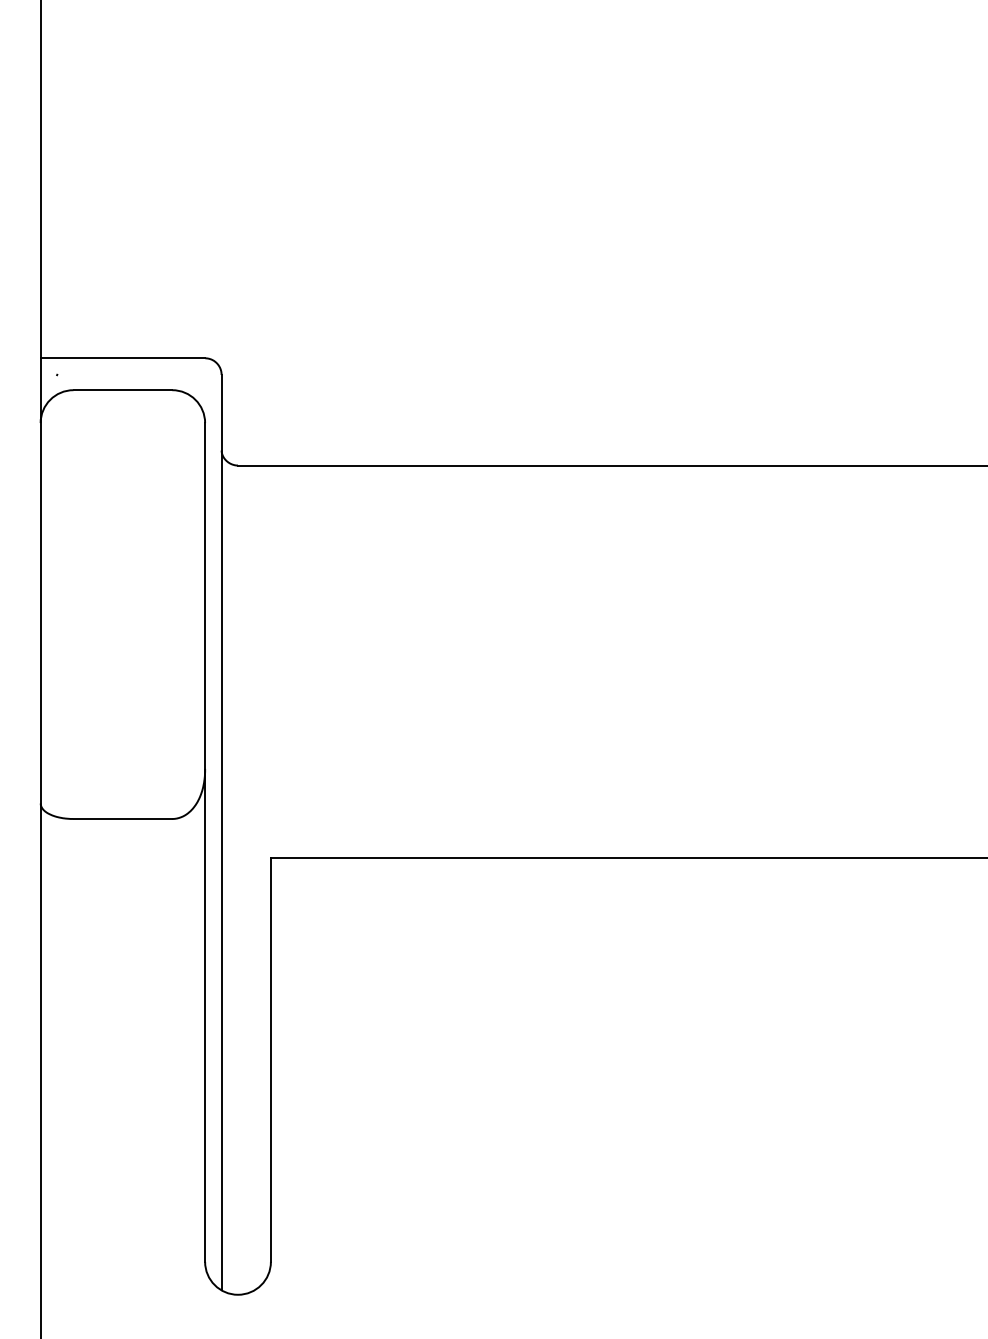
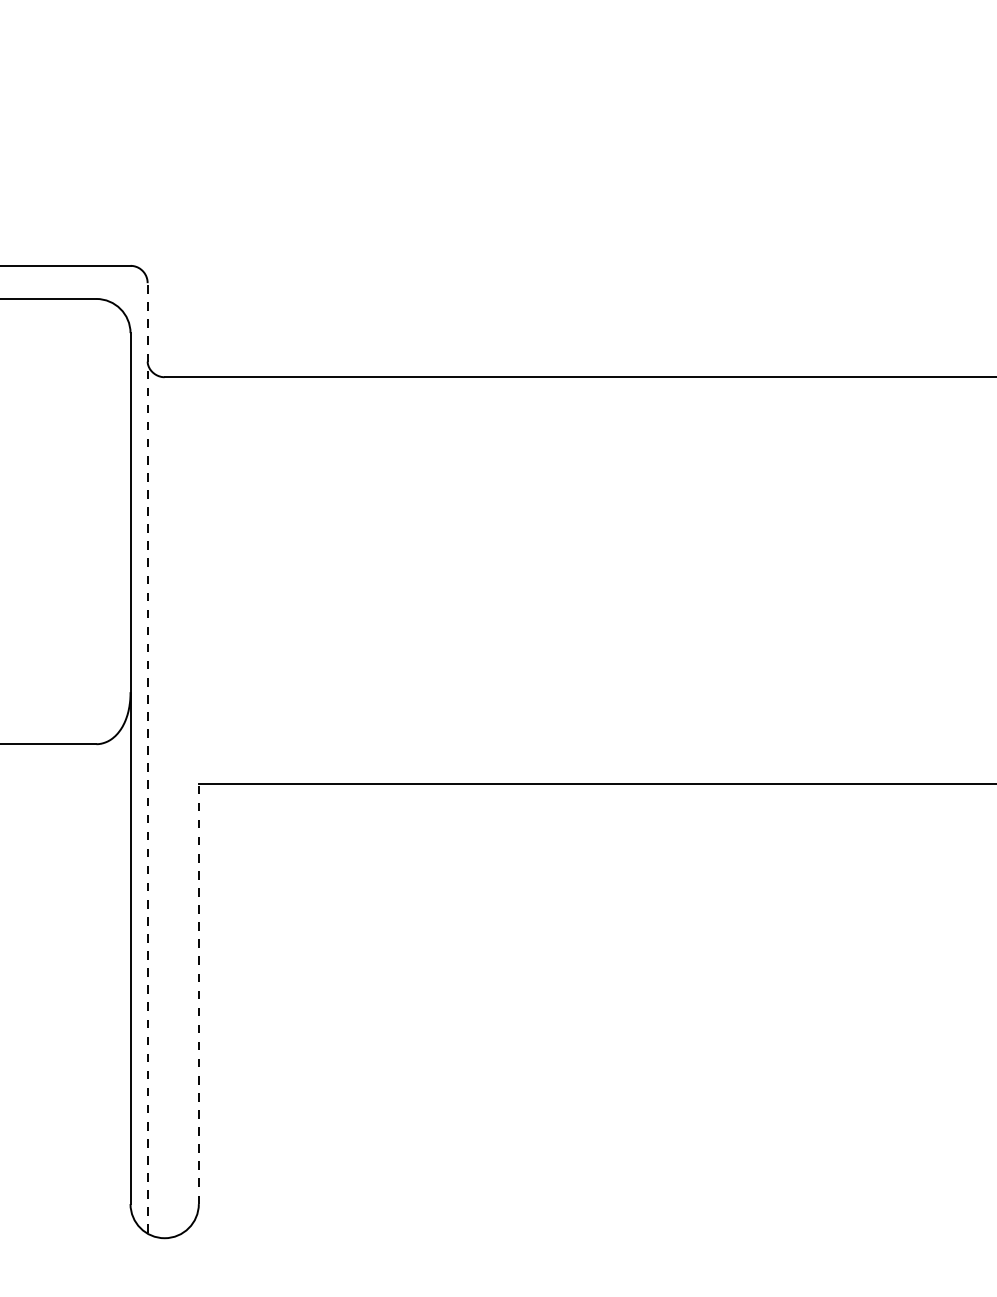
line: (221, 831) -> (147, 757), solid -> dashed
line: (270, 1059) -> (198, 993), solid -> dashed

